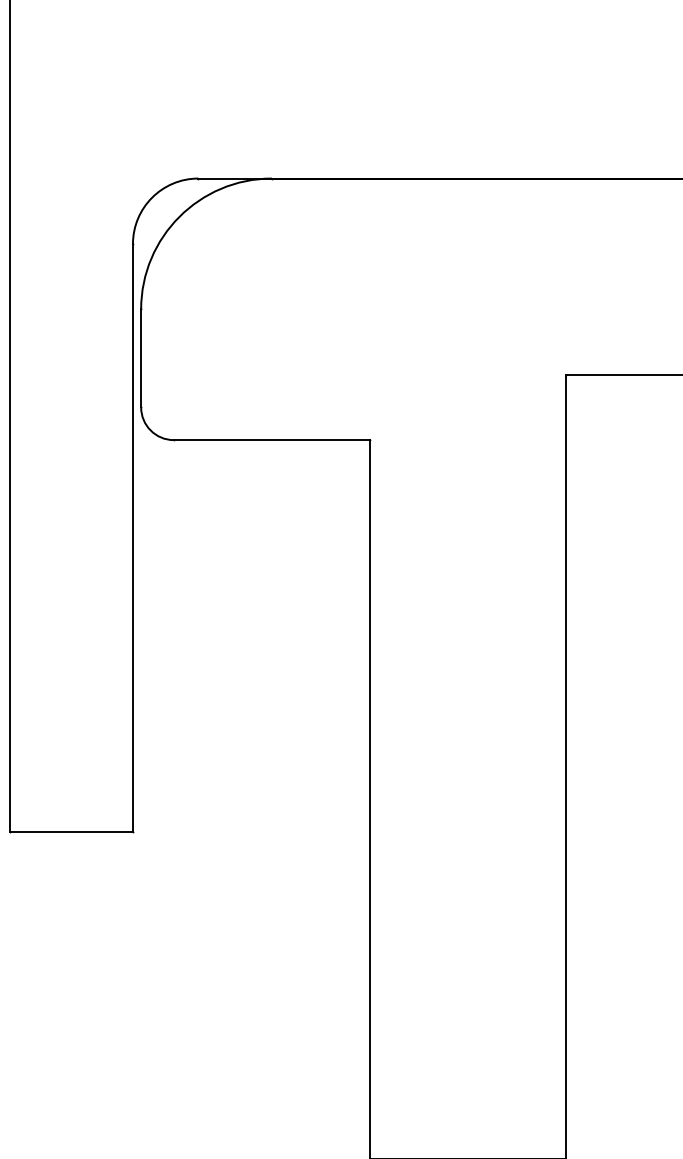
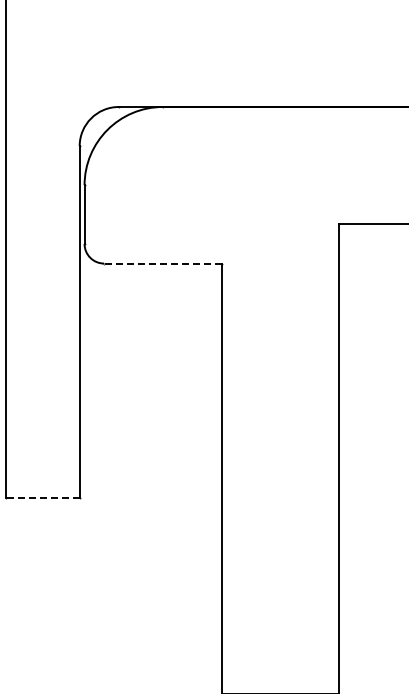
line: (271, 440) -> (162, 263), solid -> dashed
line: (70, 832) -> (42, 498), solid -> dashed

